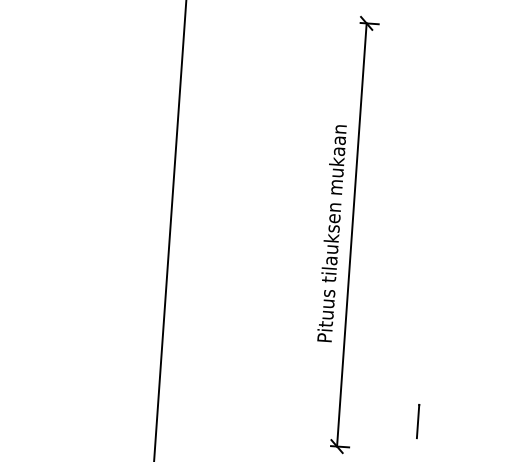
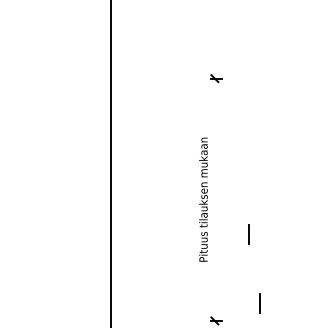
line: (351, 234) -> (214, 199), removed
line: (406, 299) -> (248, 234), added

